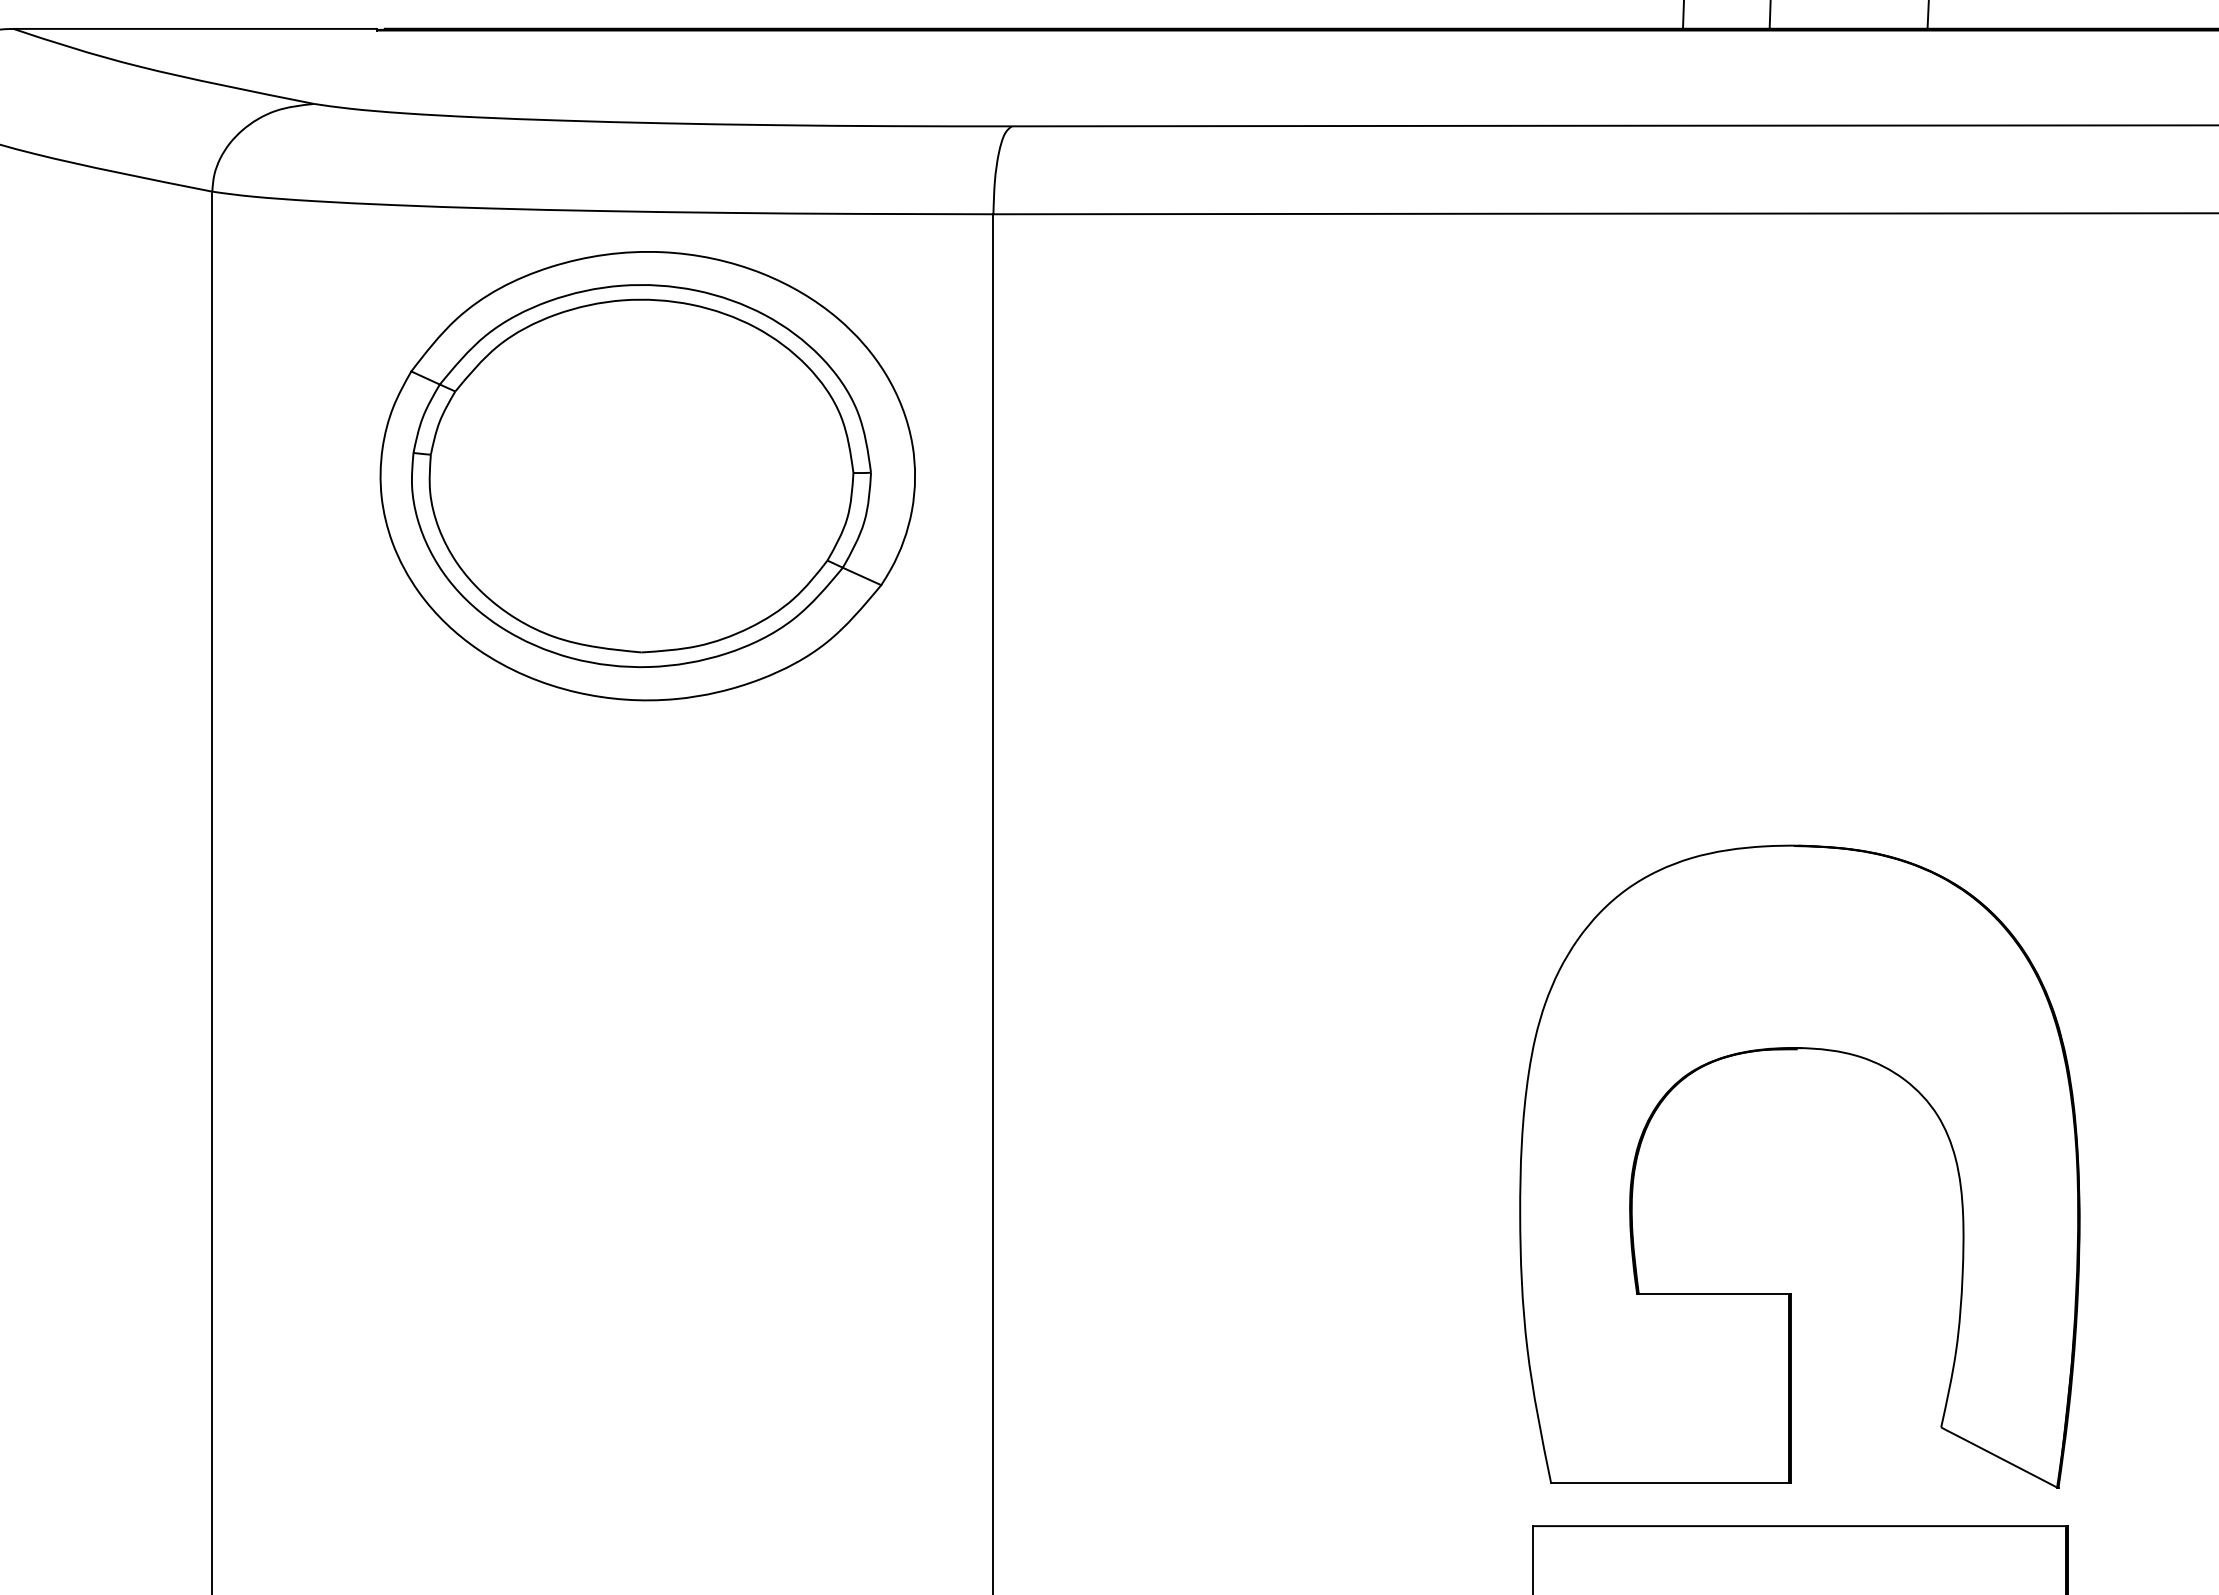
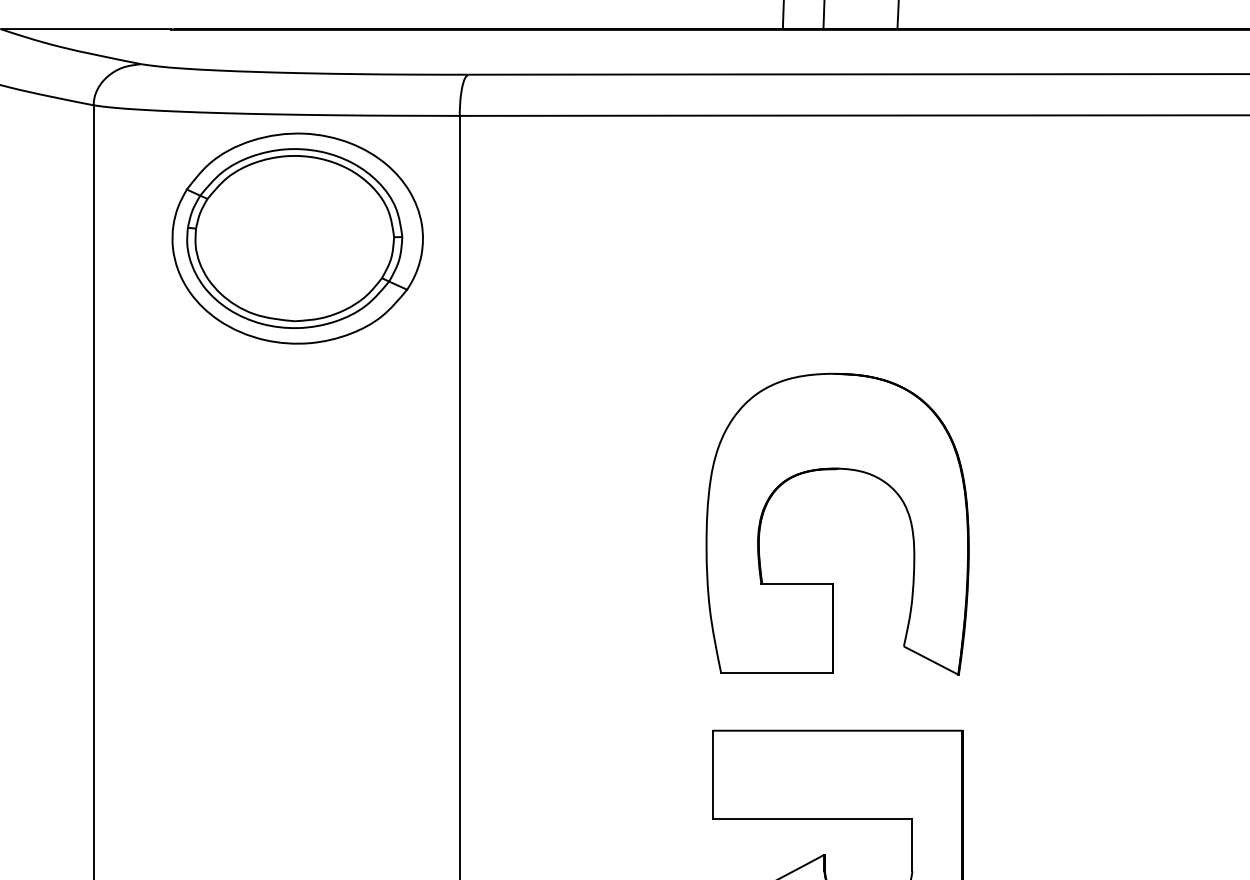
part: (1797, 1051) -> (836, 470), moved

